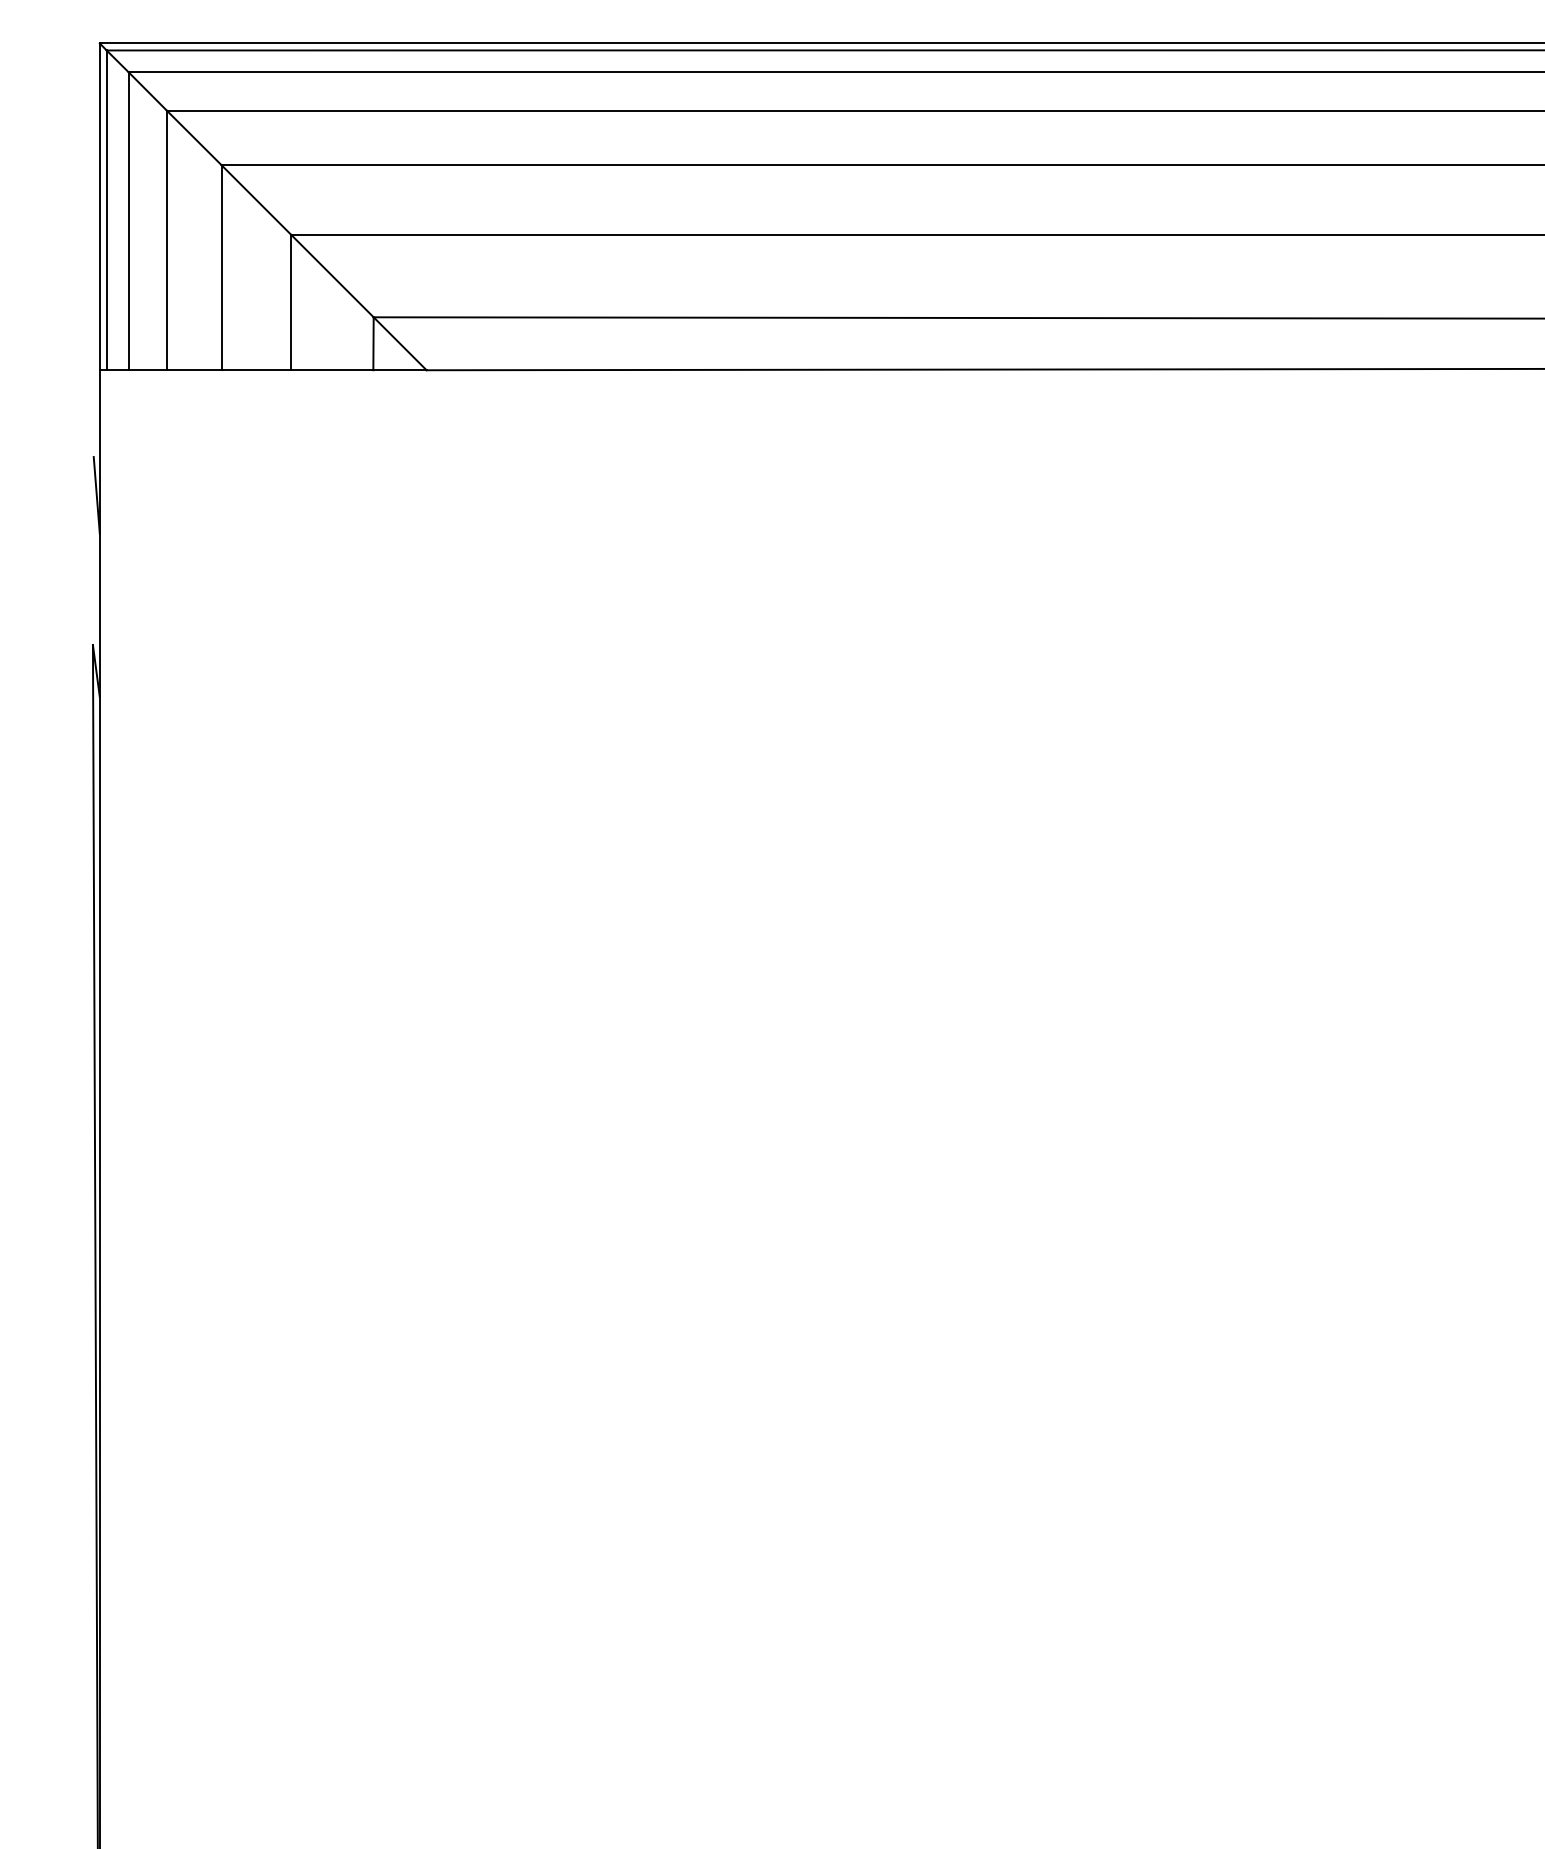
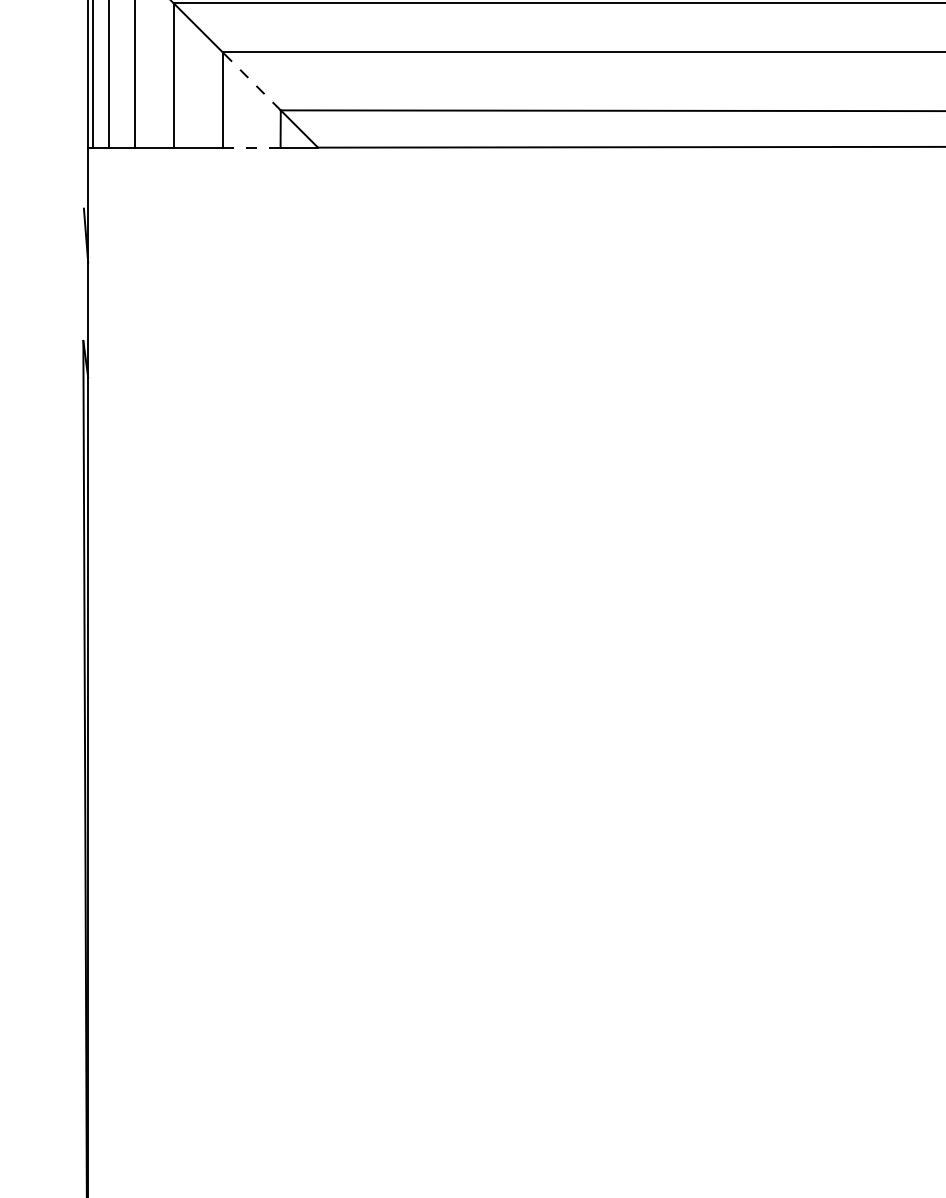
line: (332, 275) -> (251, 80), solid -> dashed
line: (332, 370) -> (251, 147), solid -> dashed

